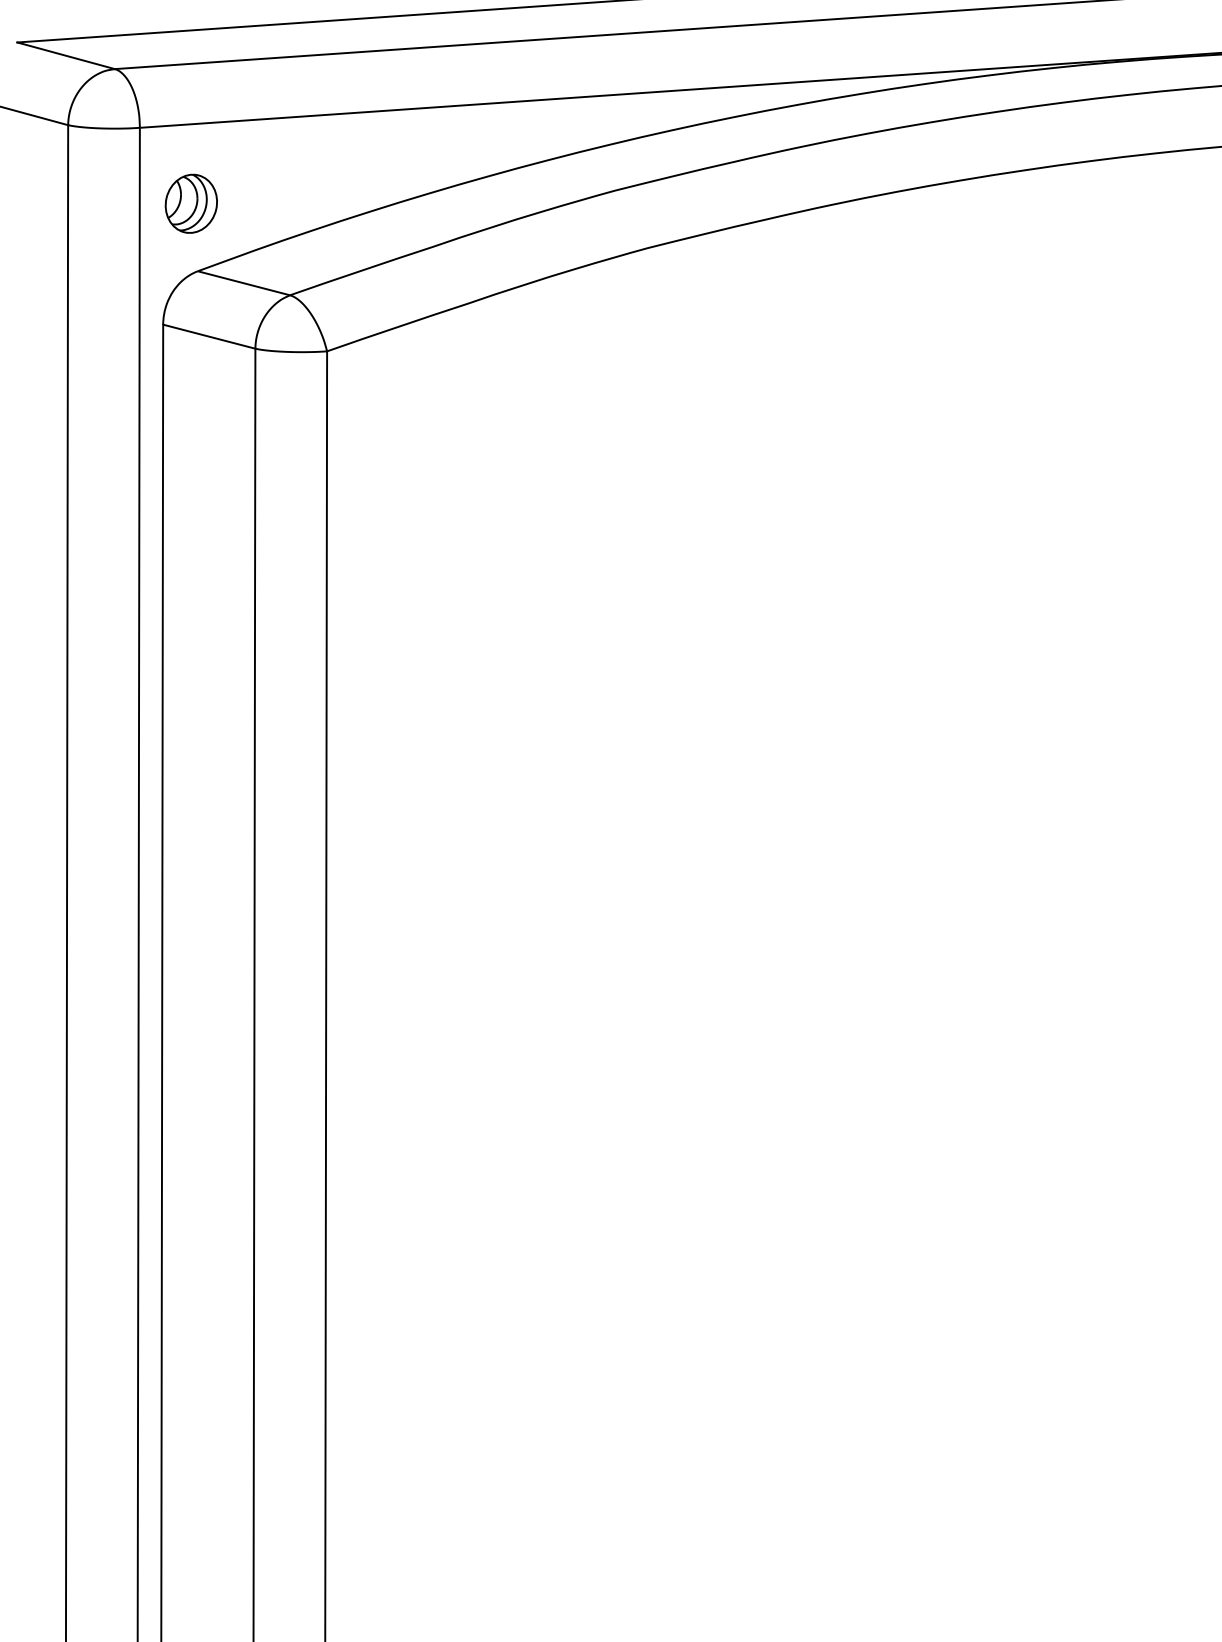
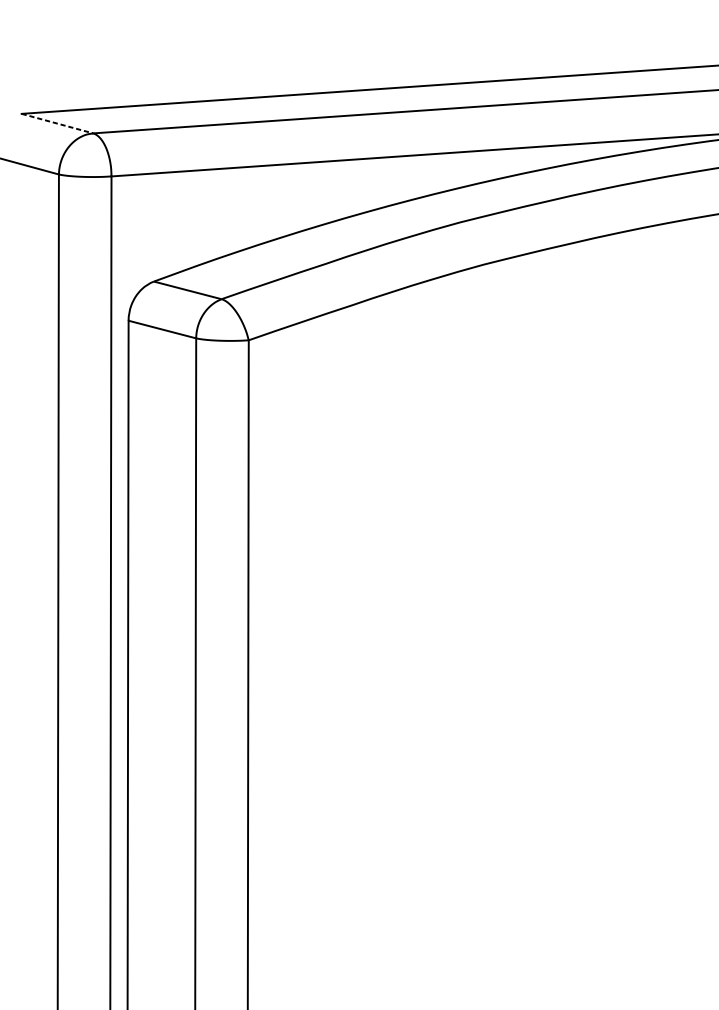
line: (66, 55) -> (57, 123), solid -> dashed
part: (190, 203) -> (148, 231), removed

